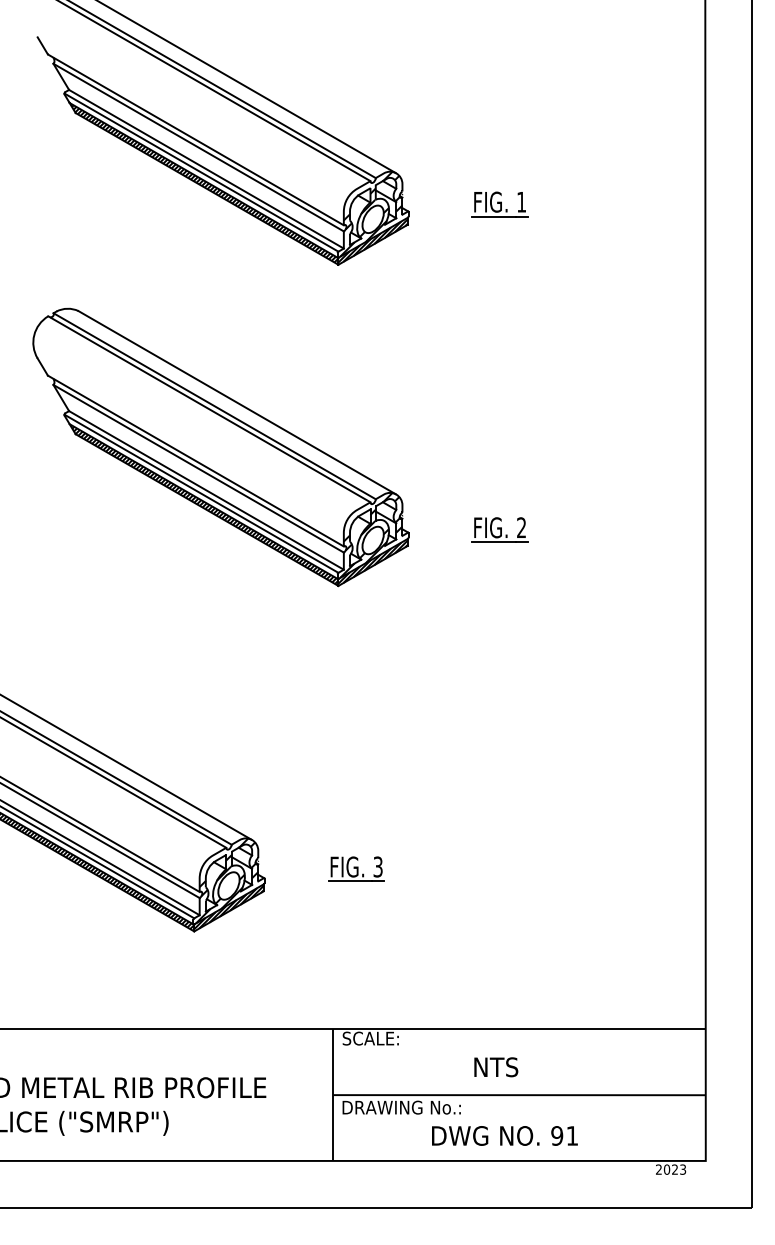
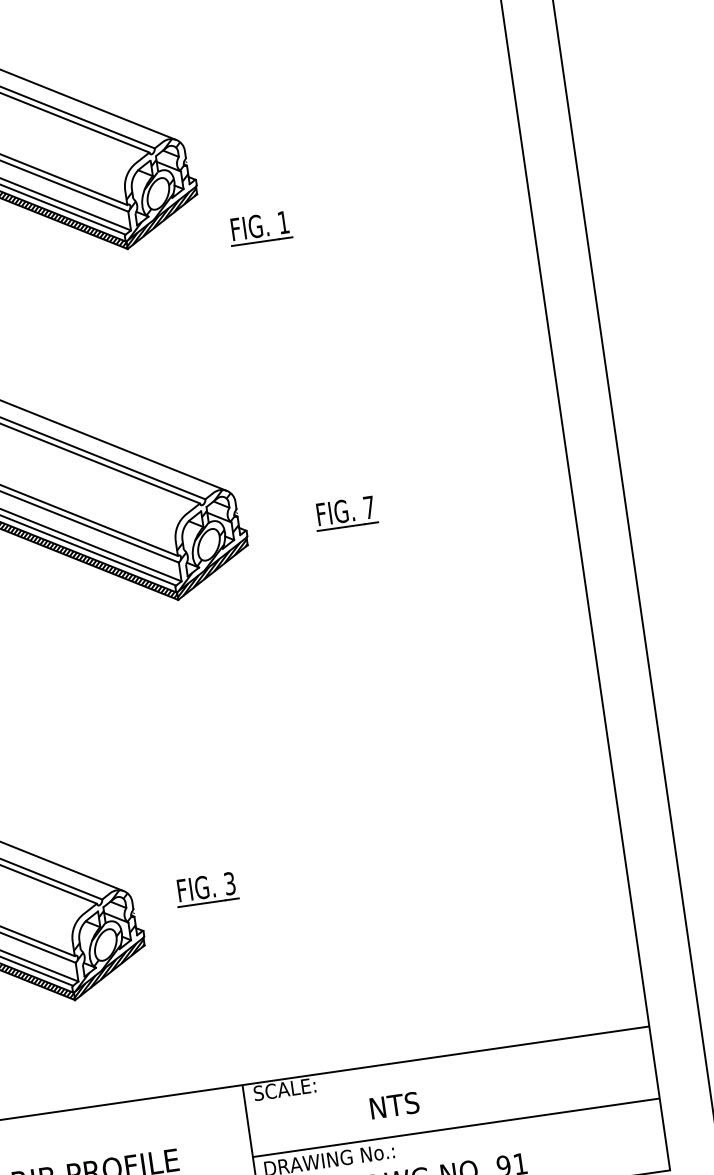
part: (499, 204) -> (259, 228), moved
text: (521, 527) -> (369, 507), 2 -> 7
part: (356, 868) -> (206, 888), moved
text: (496, 1067) -> (395, 1105), moved

